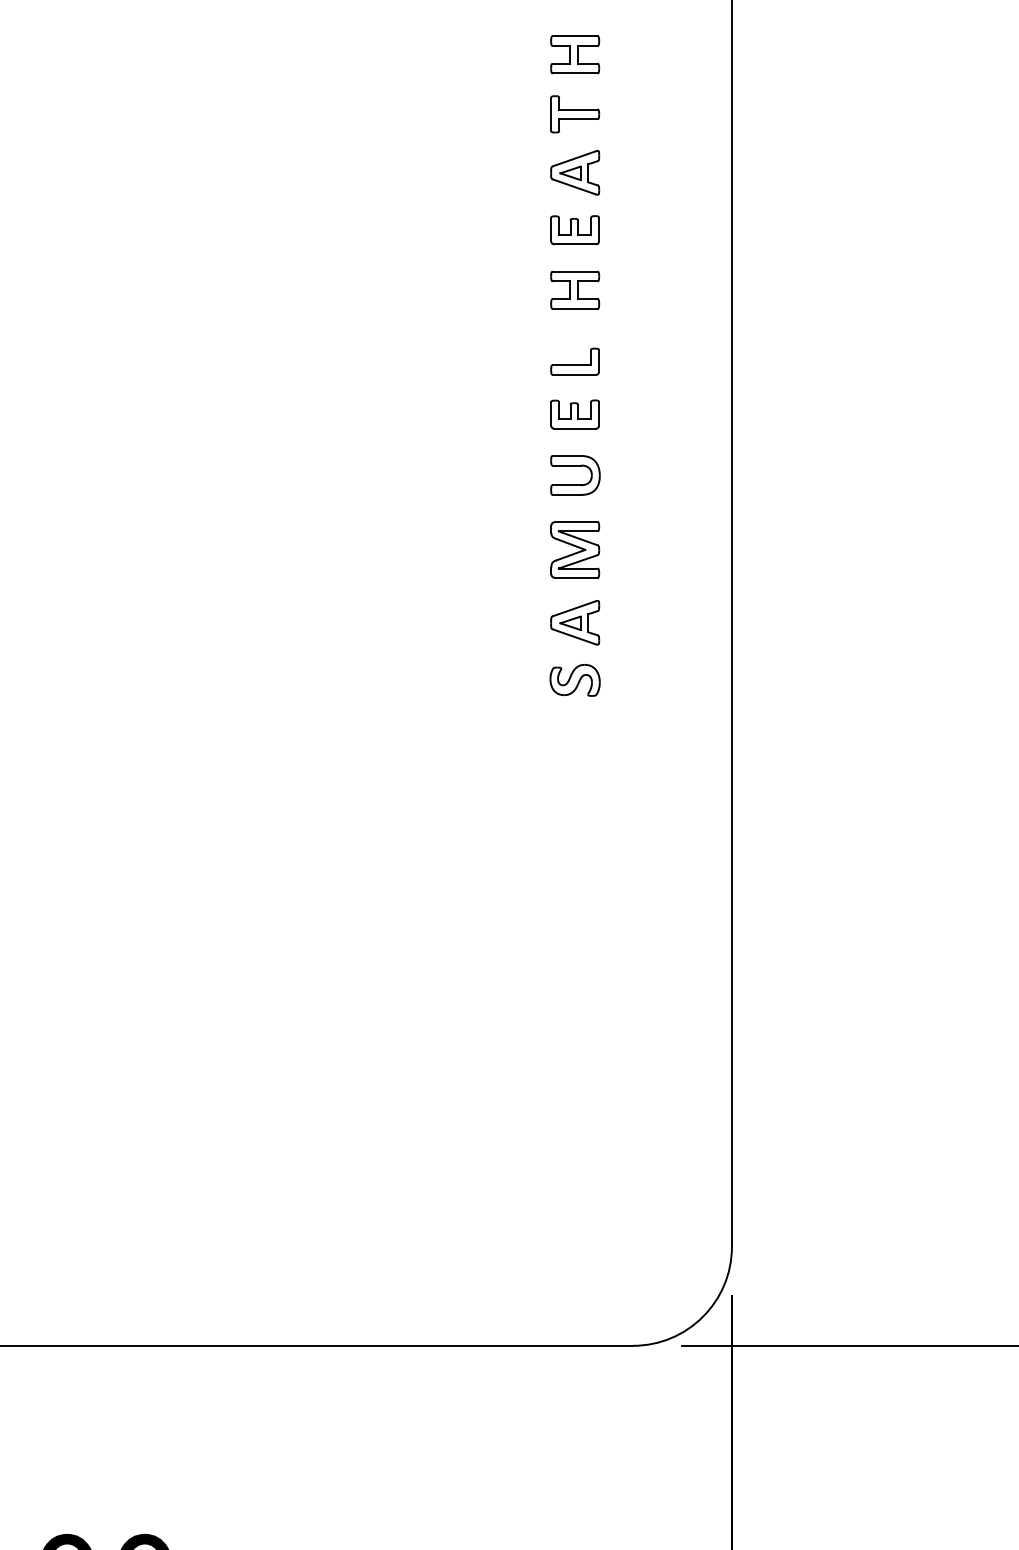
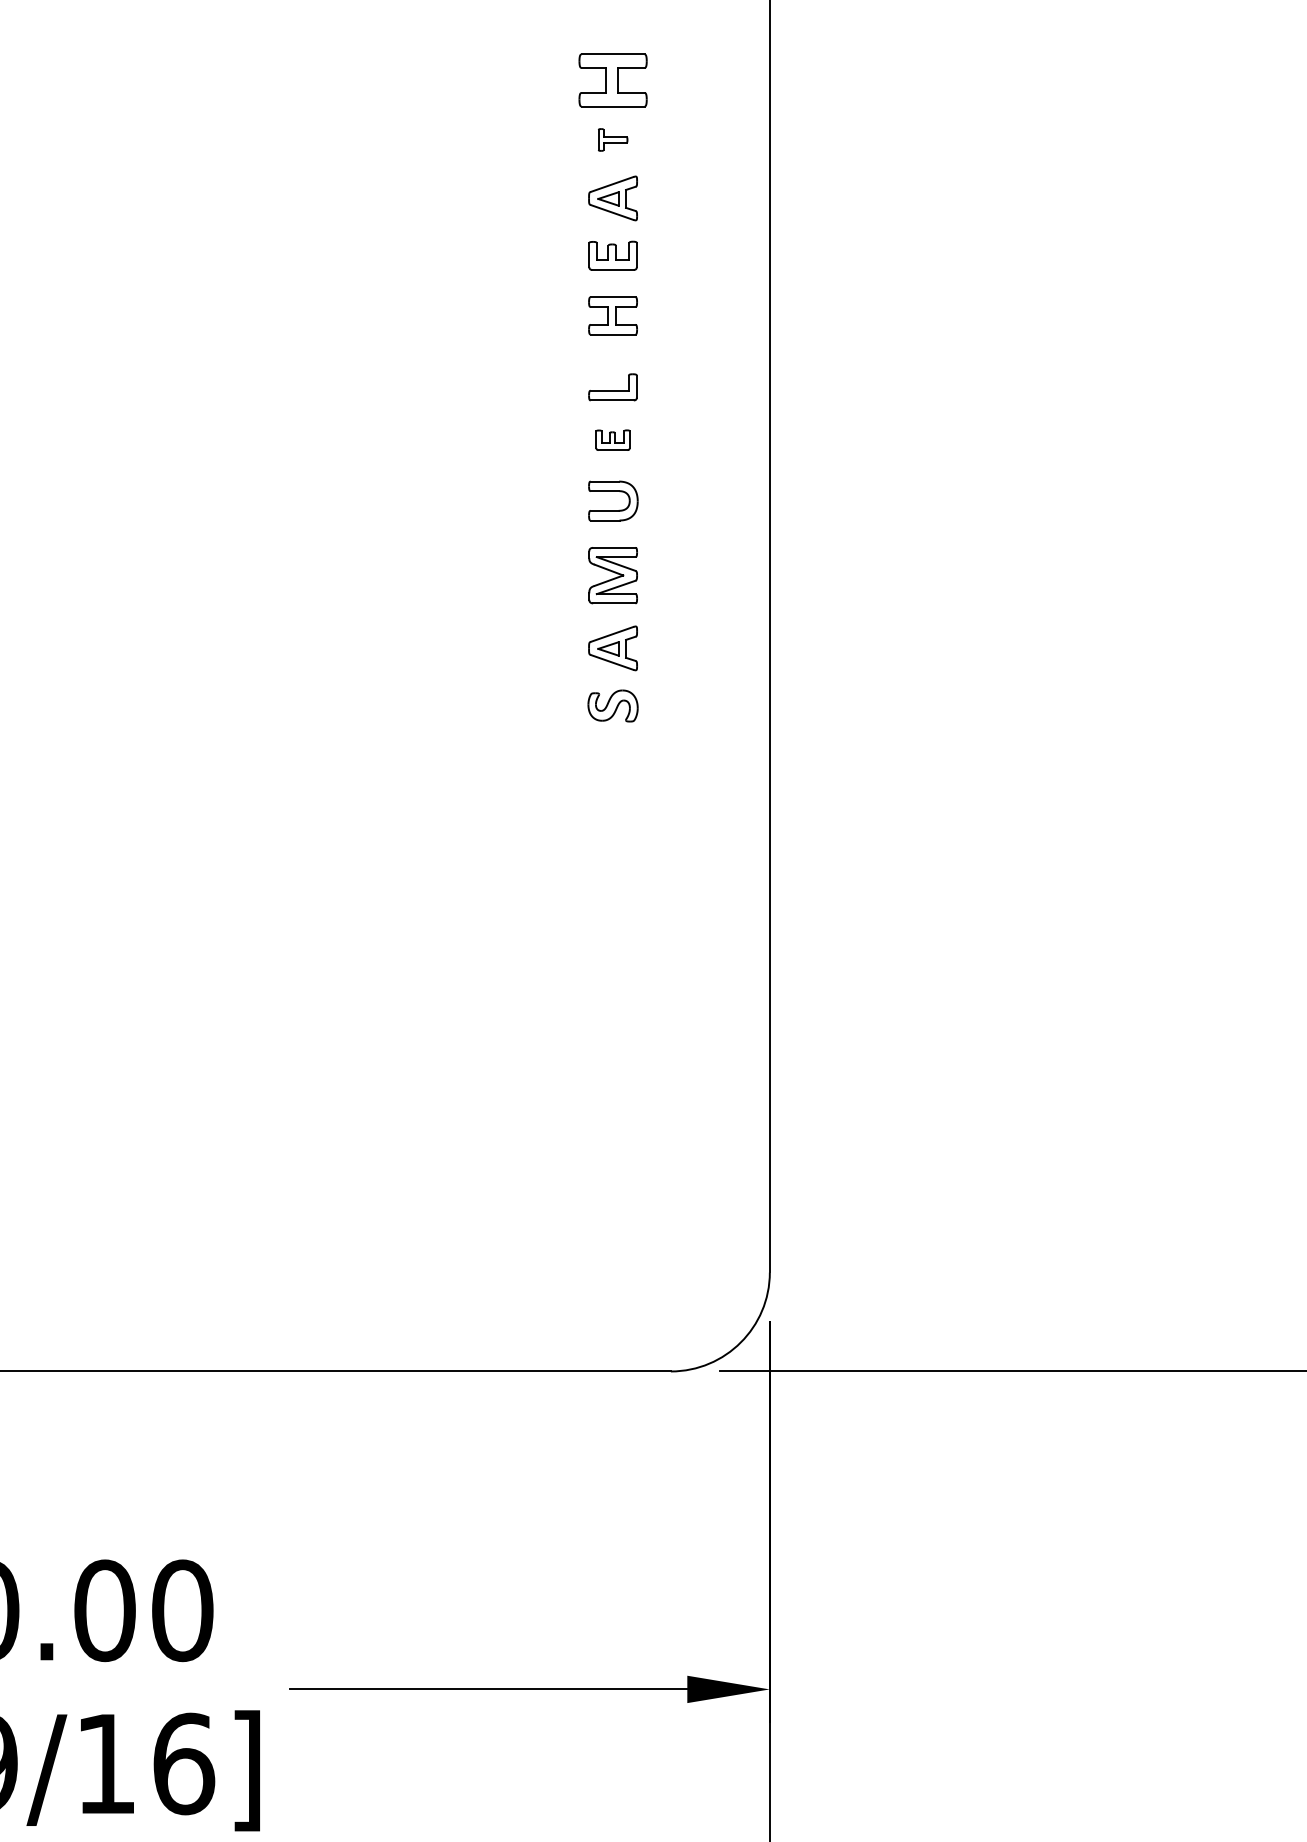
part: (574, 54) -> (612, 80), size x1.4
part: (574, 113) -> (612, 139), size x0.6
part: (574, 414) -> (612, 440), size x0.7

